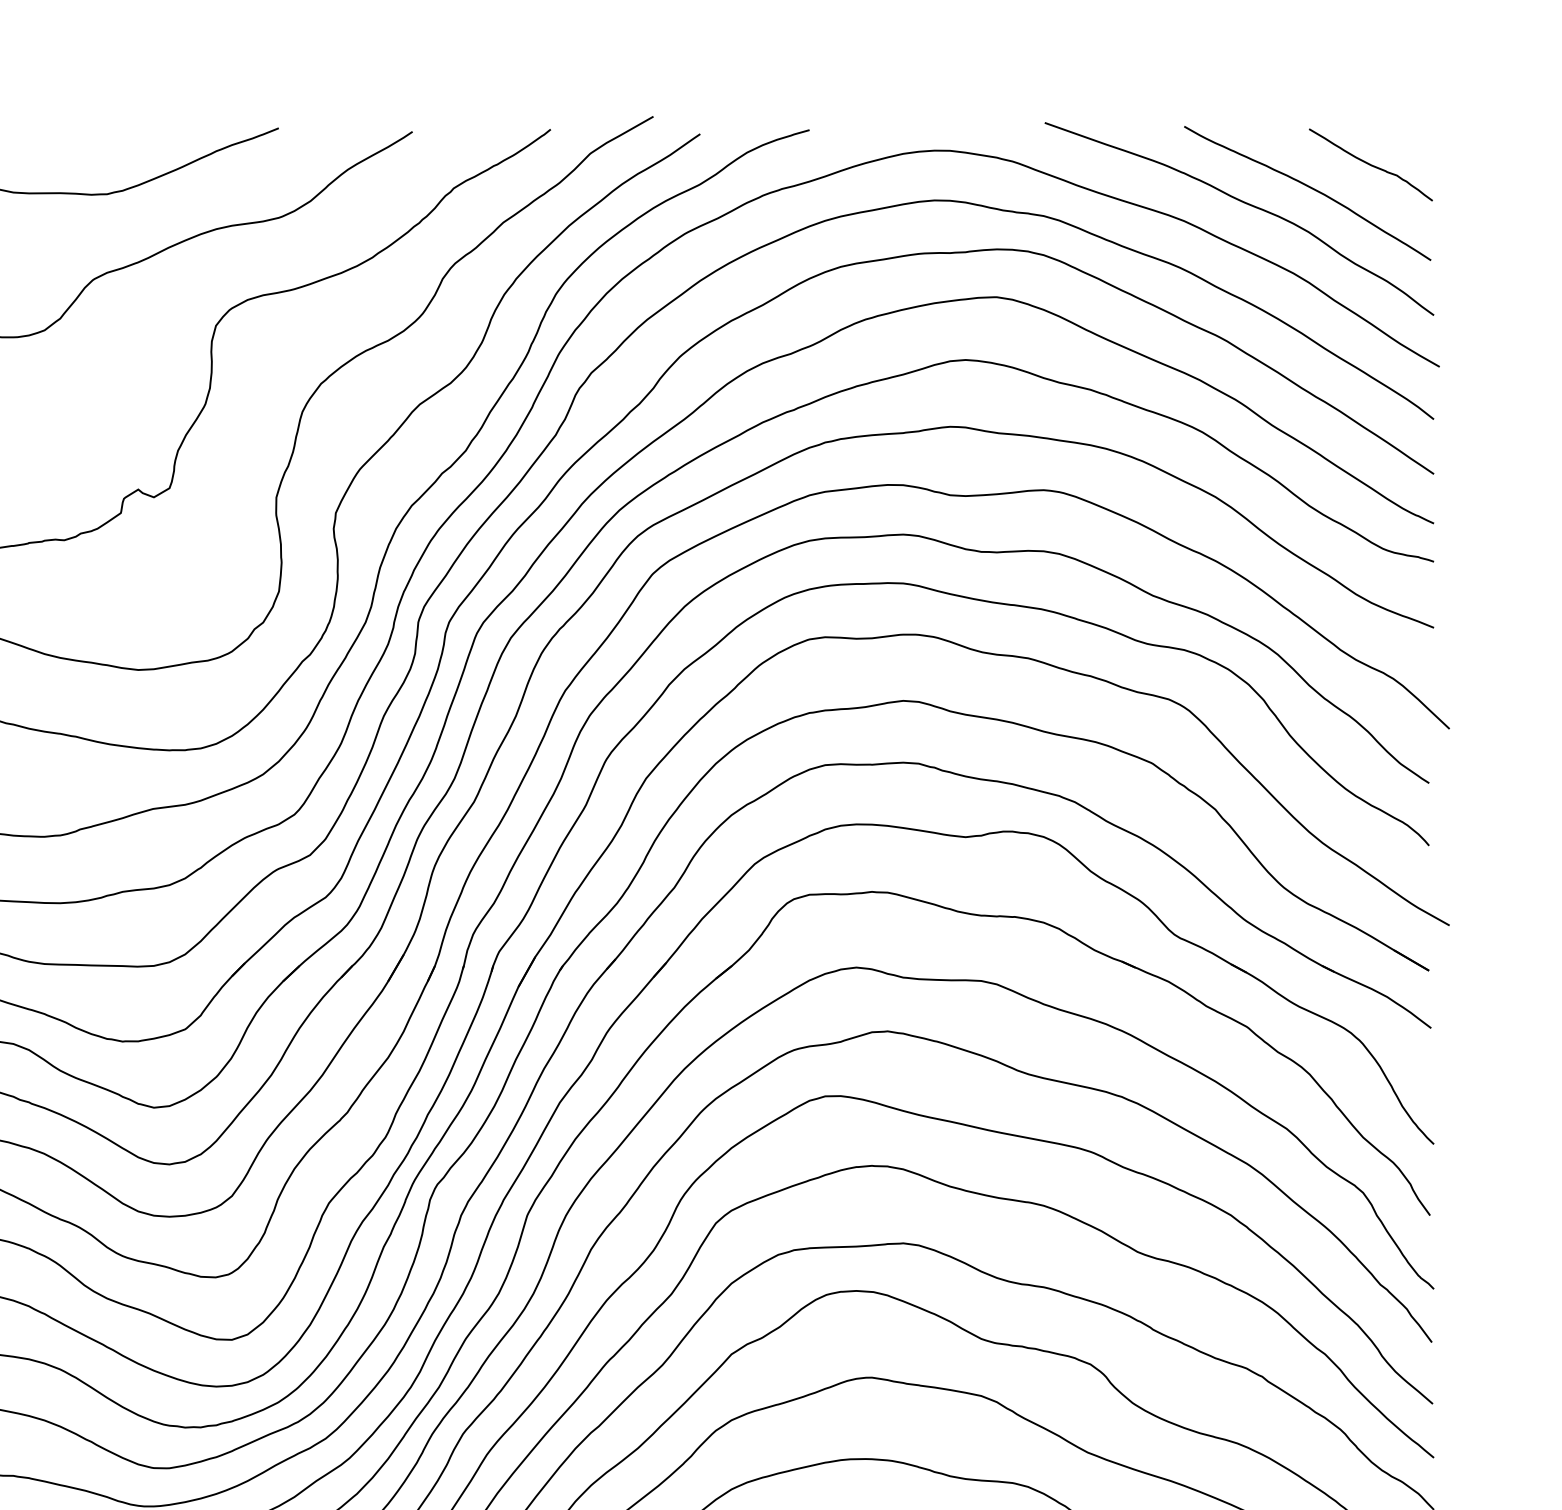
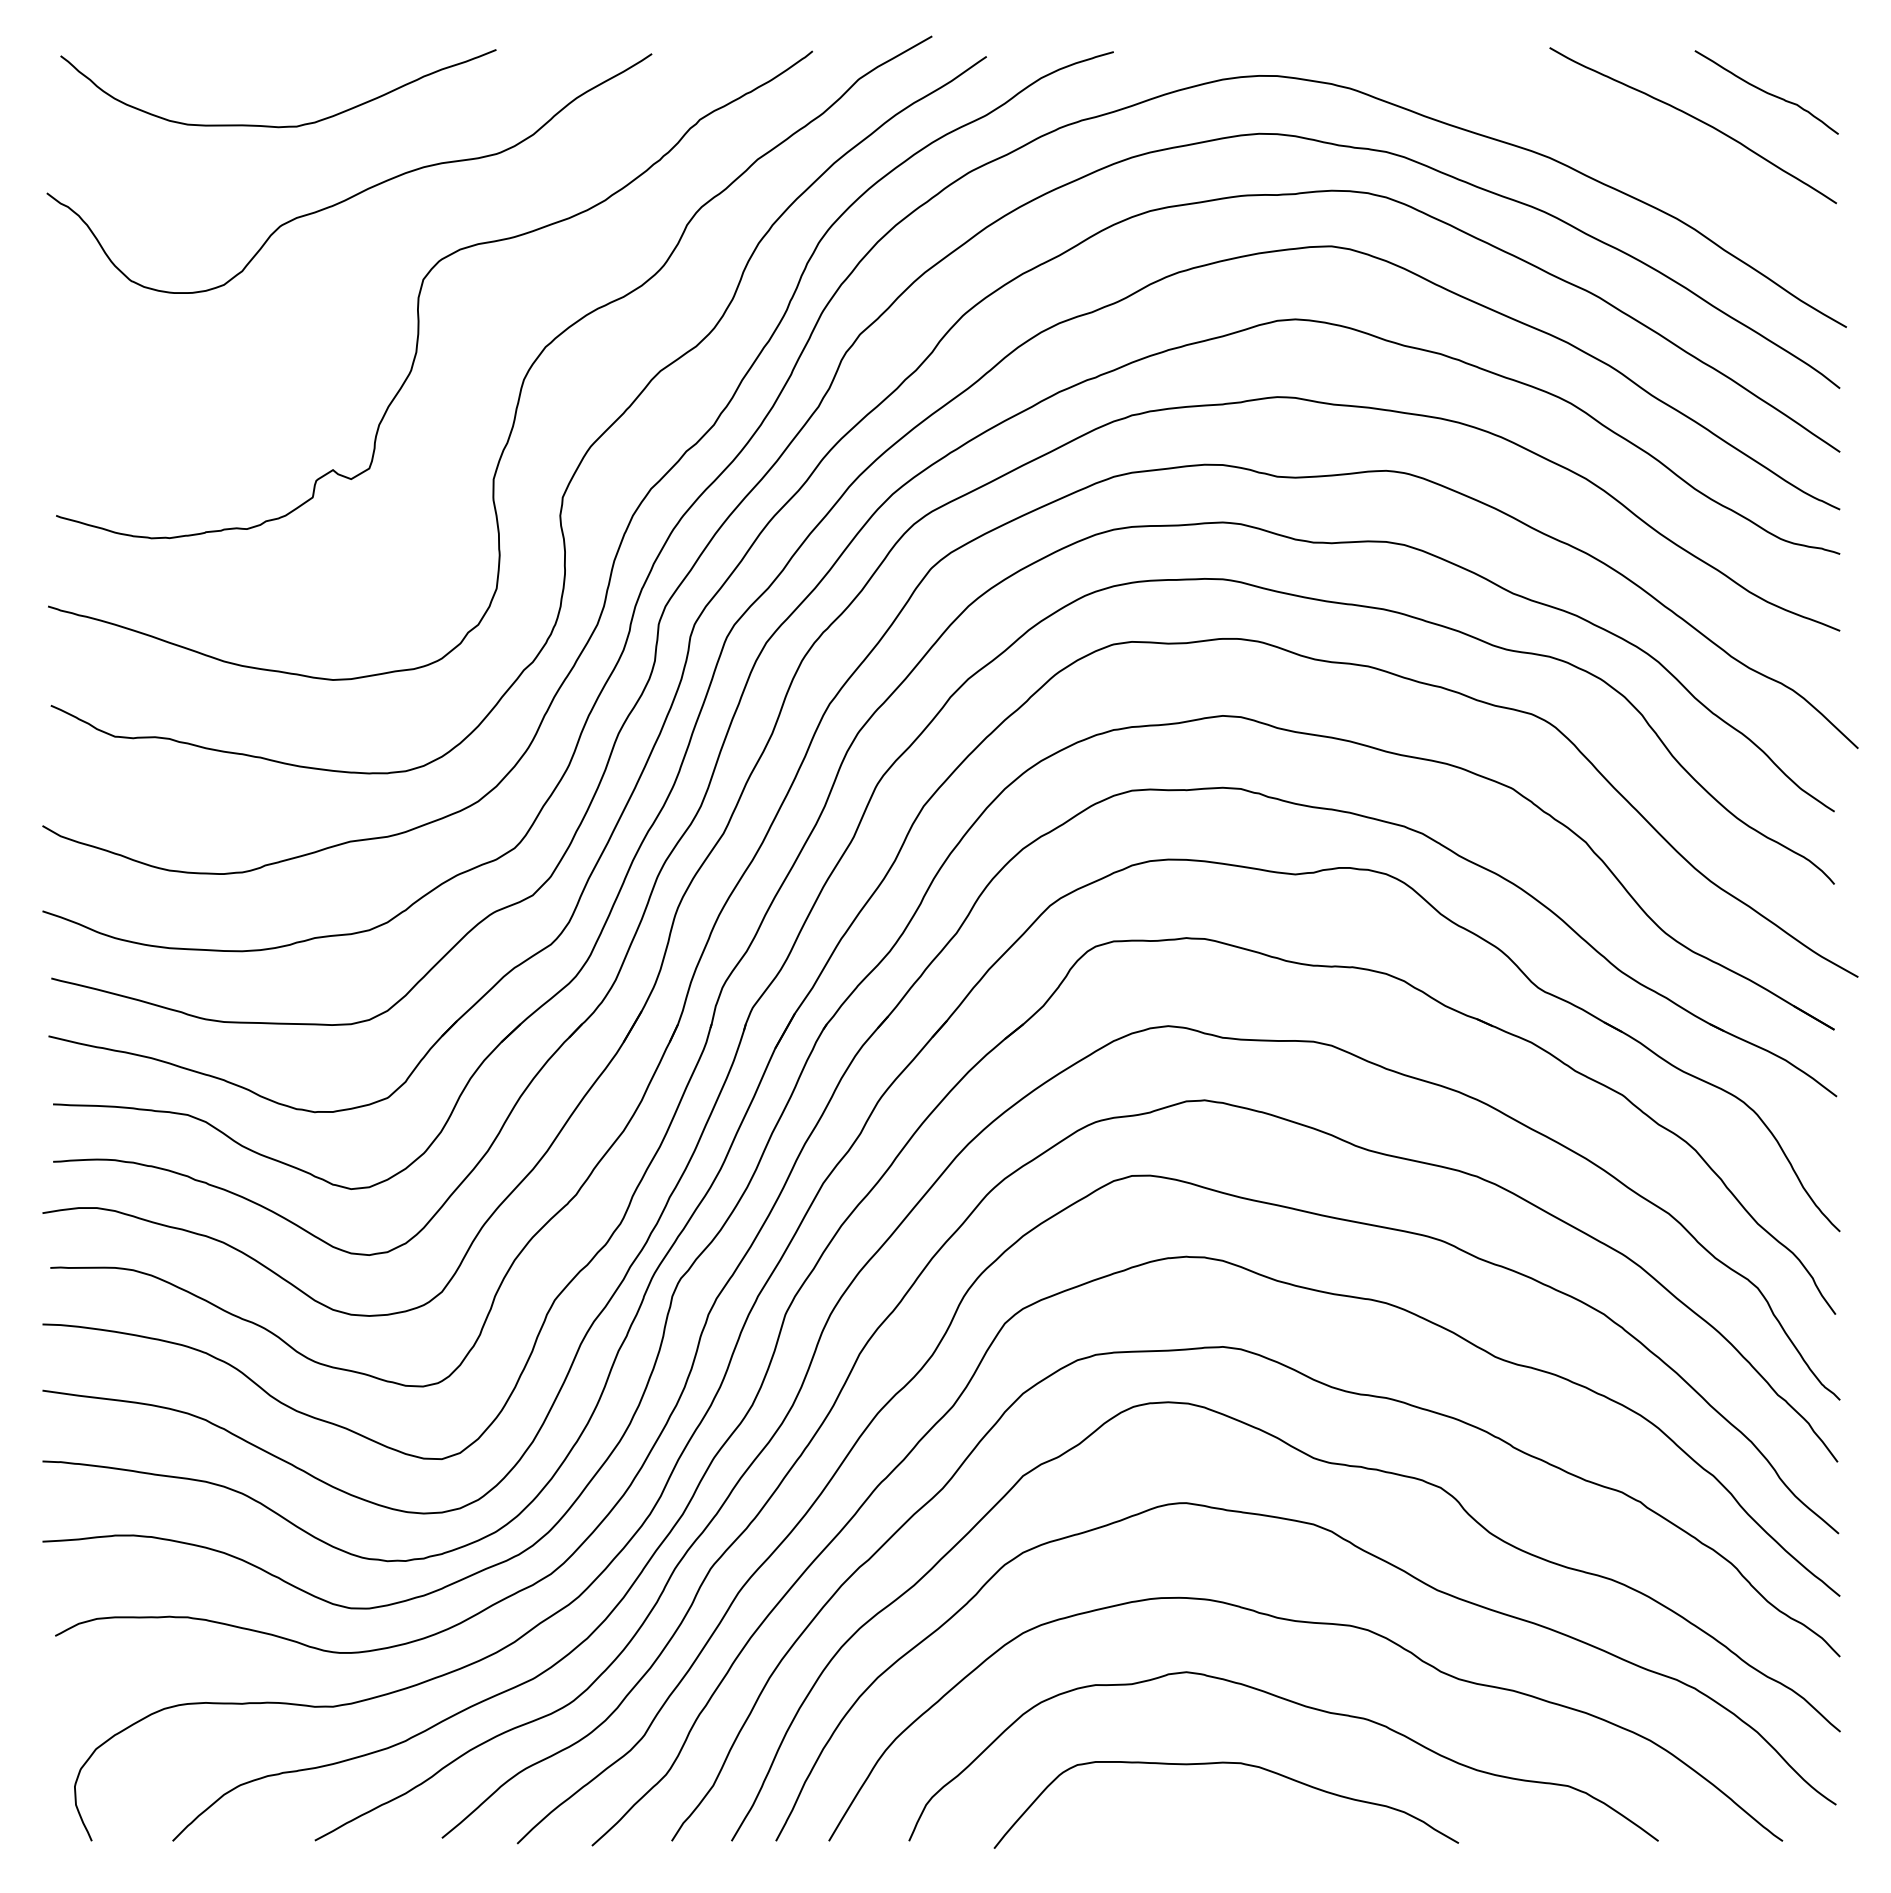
curve: (1244, 203) -> (1619, 137), removed

